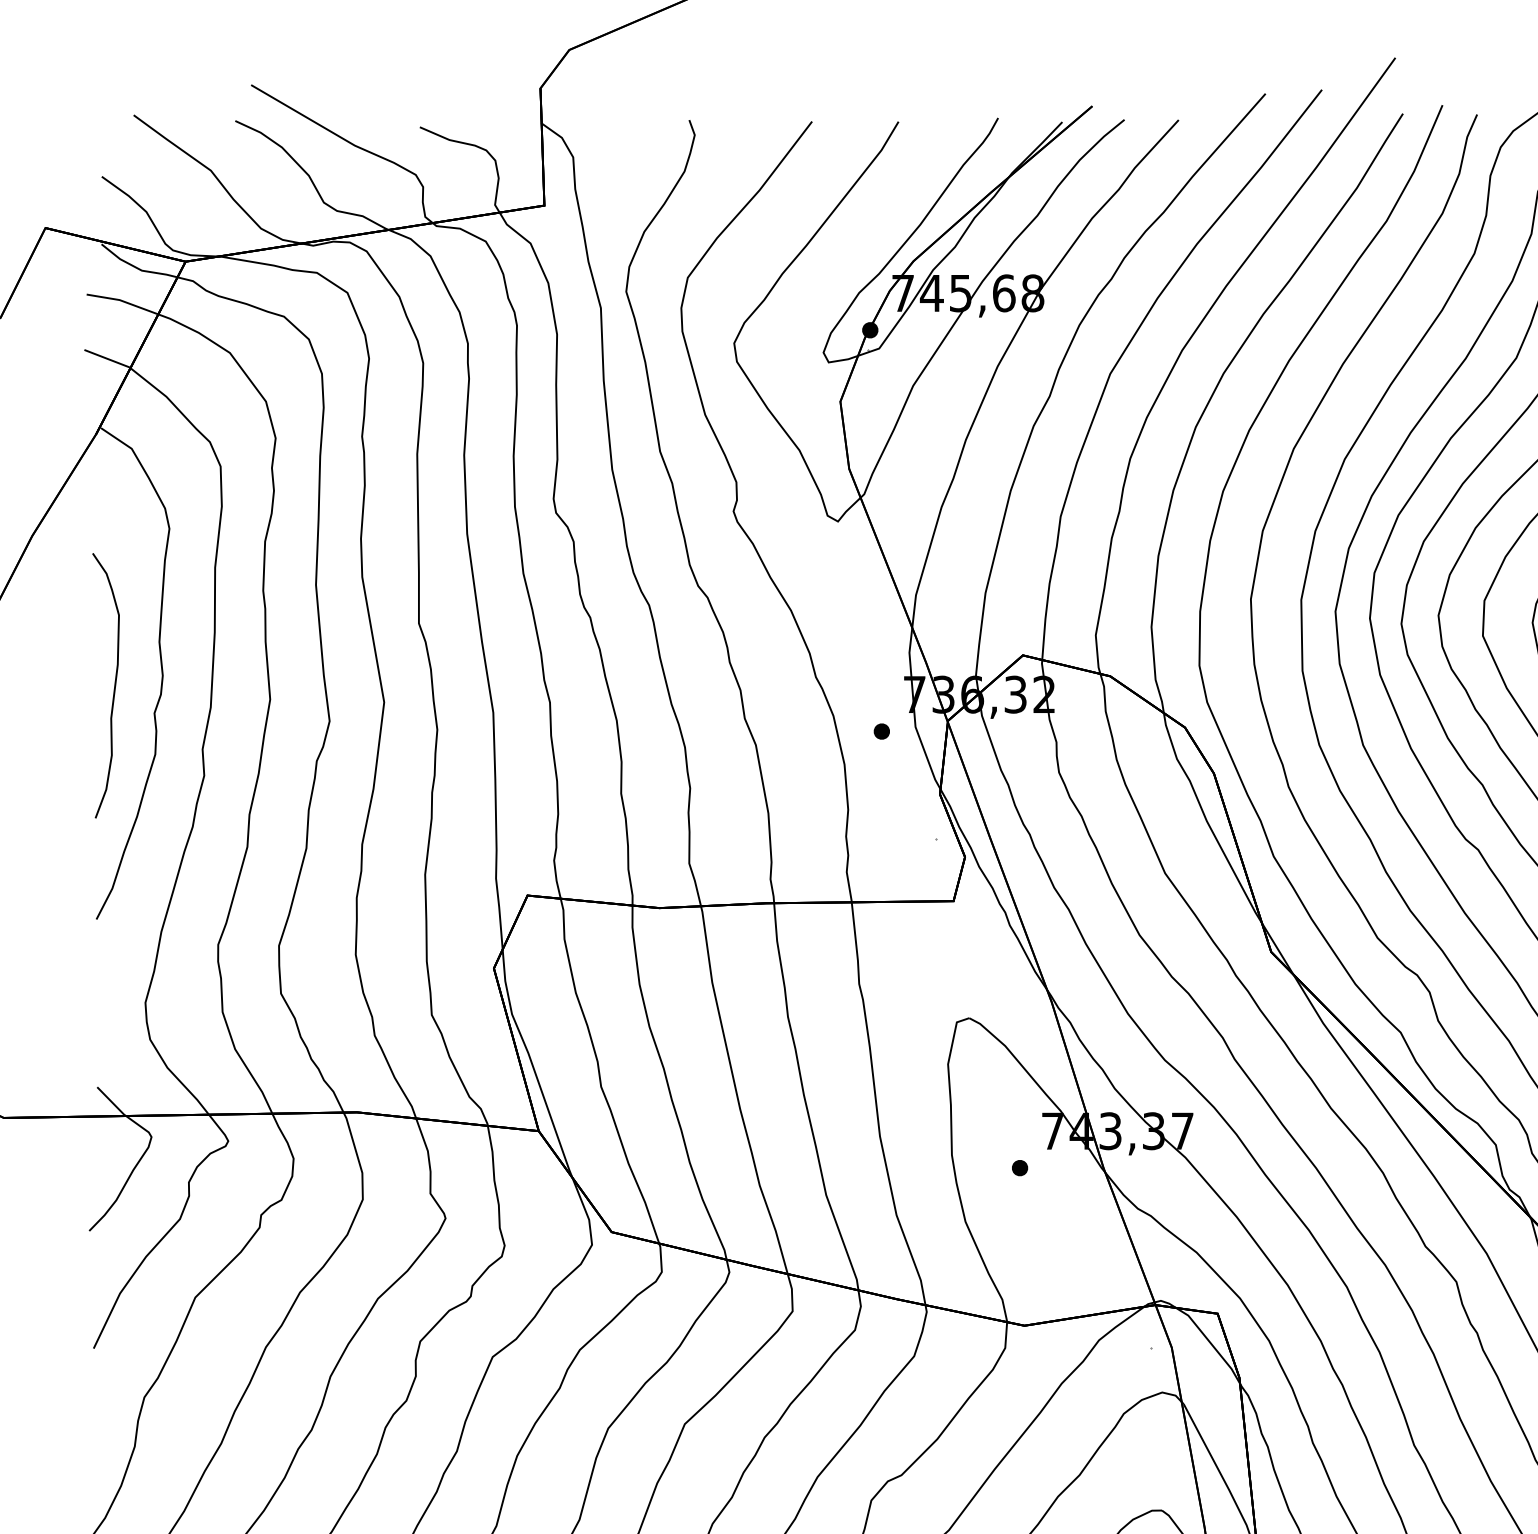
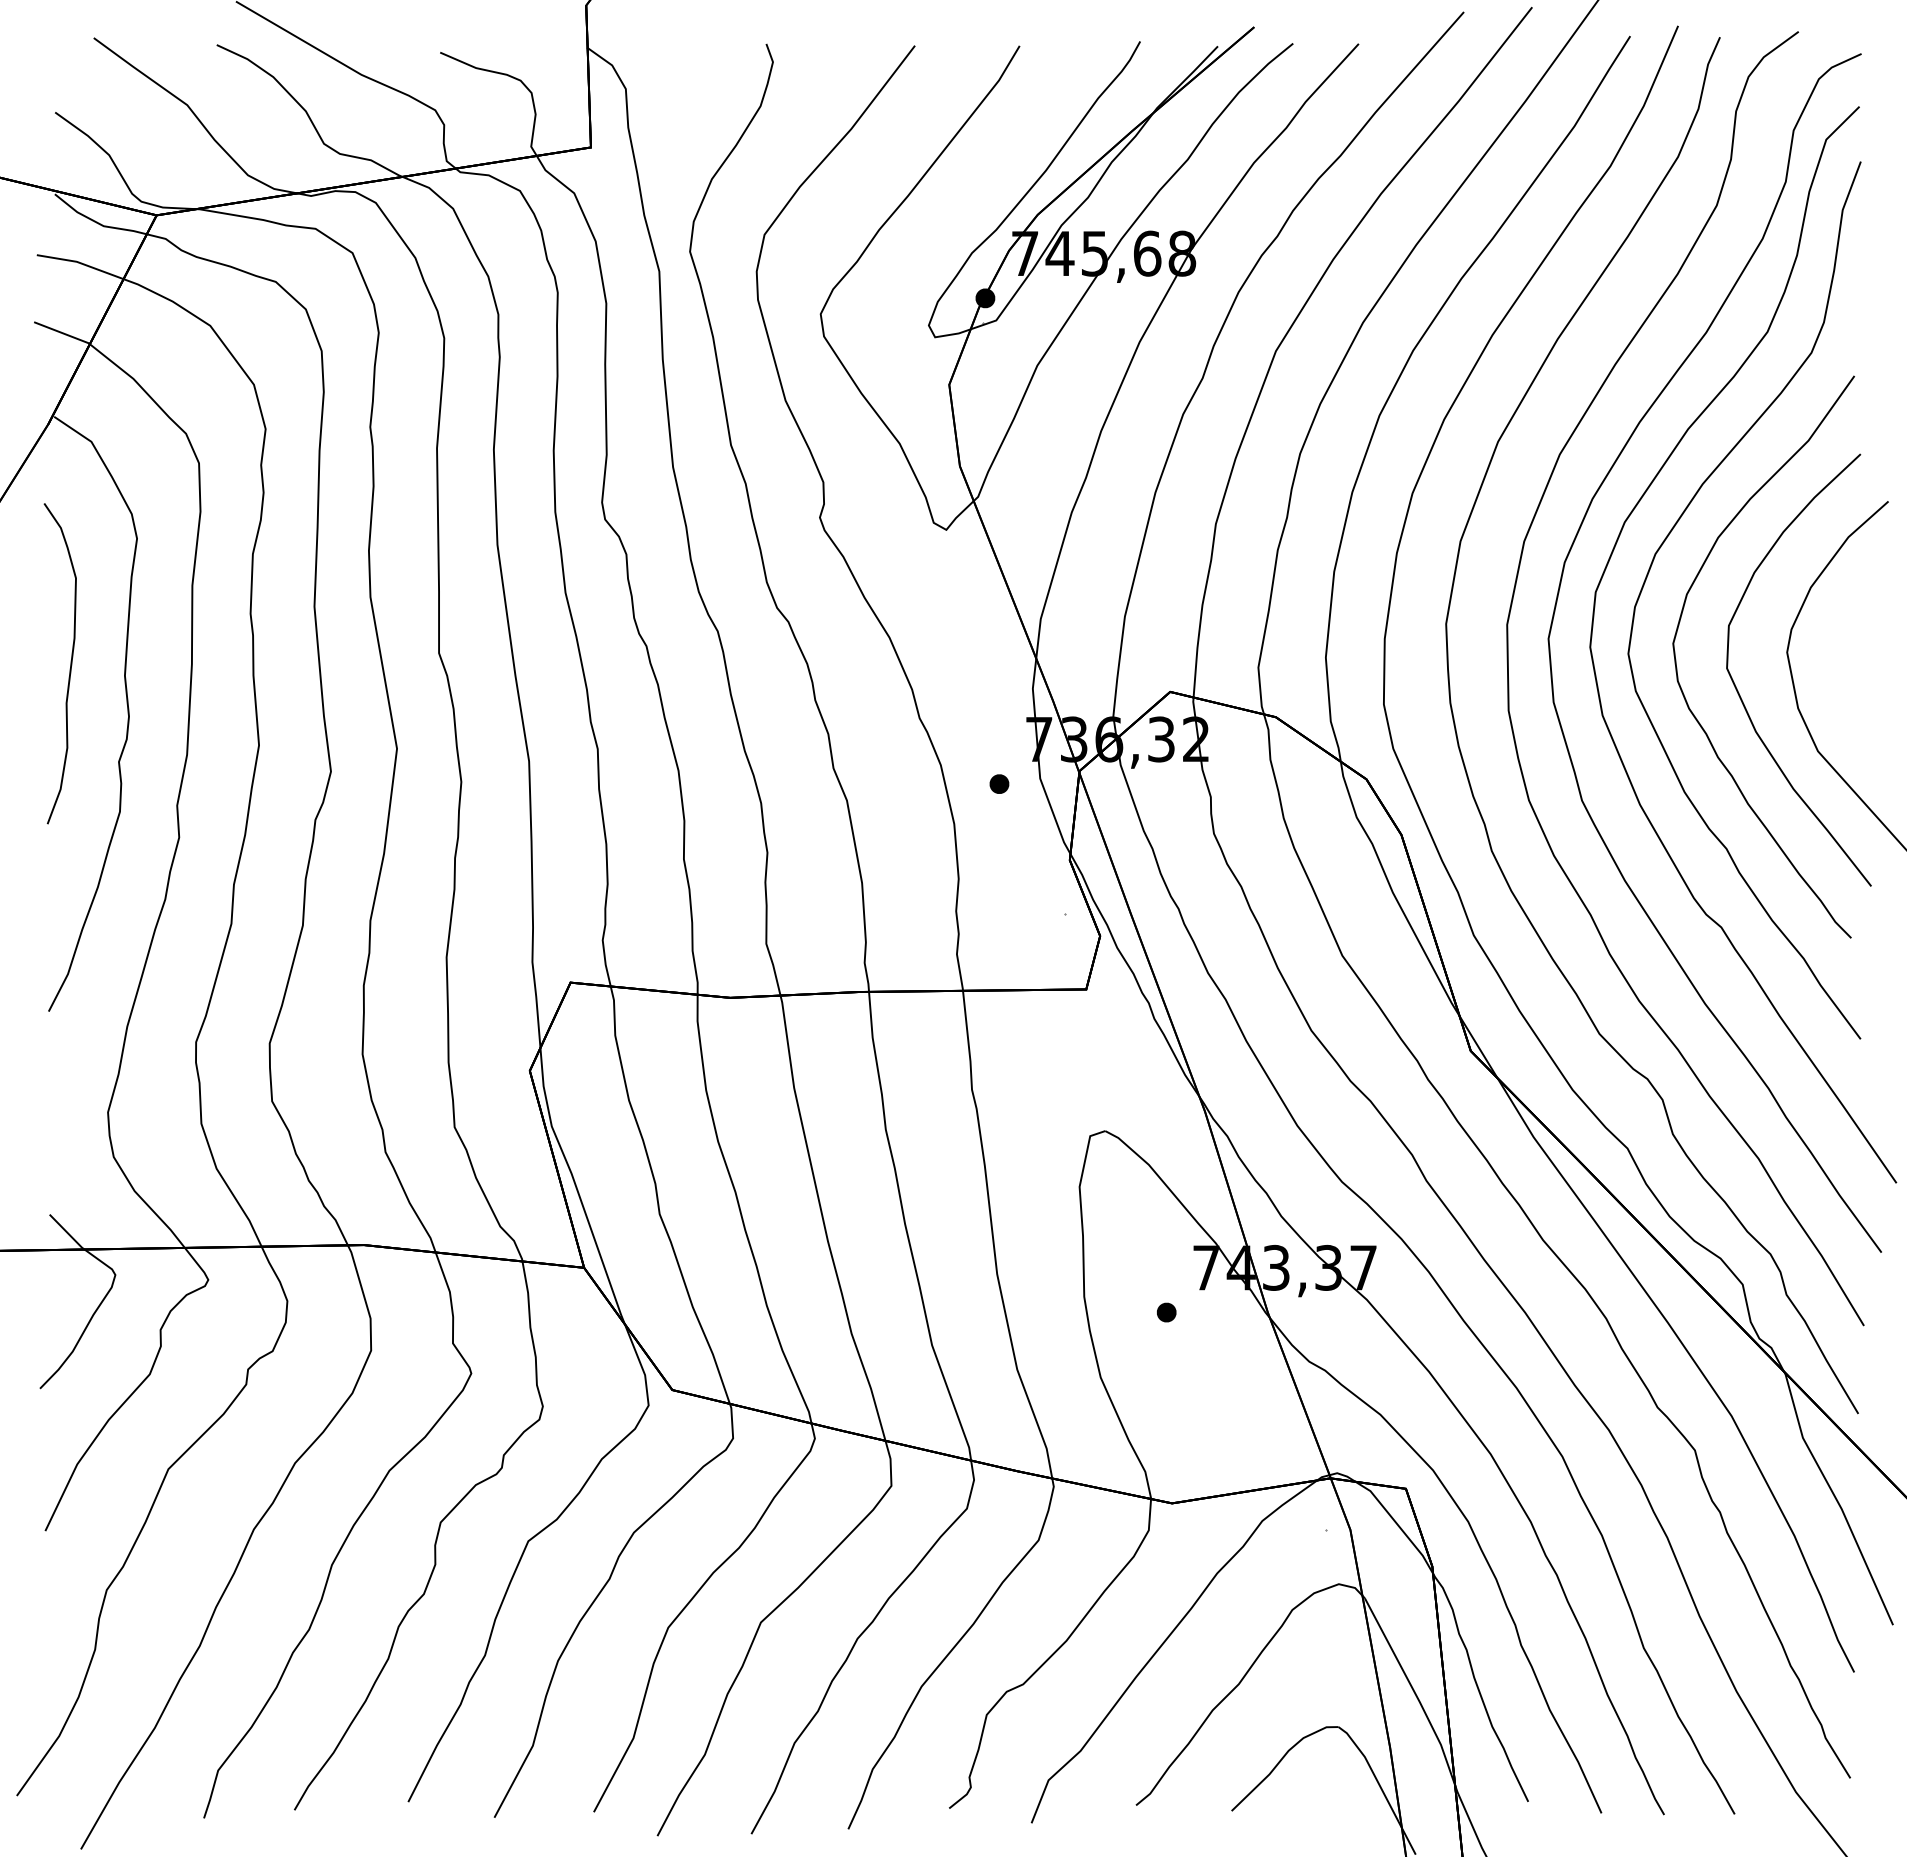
curve: (114, 685) -> (70, 663), moved

